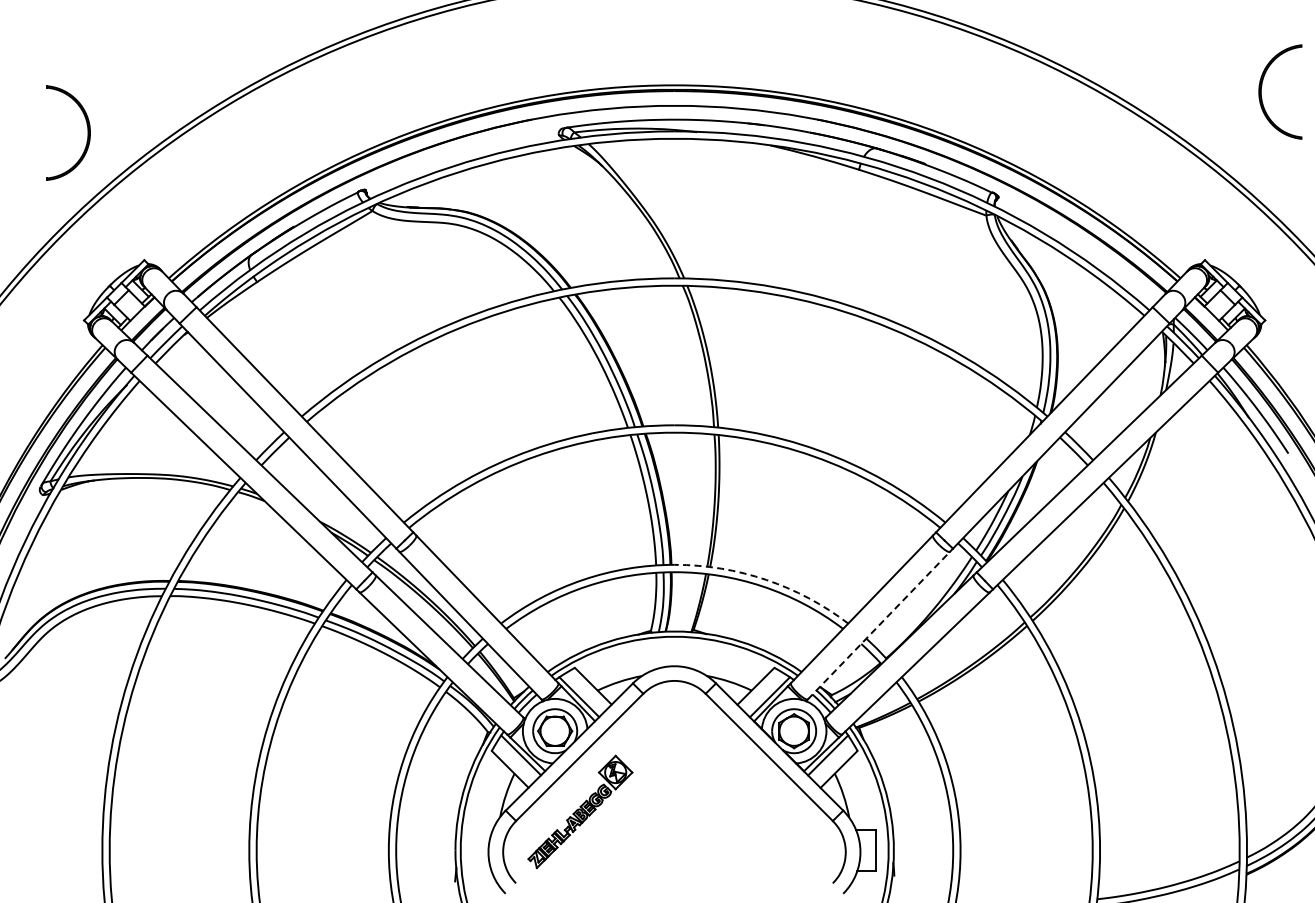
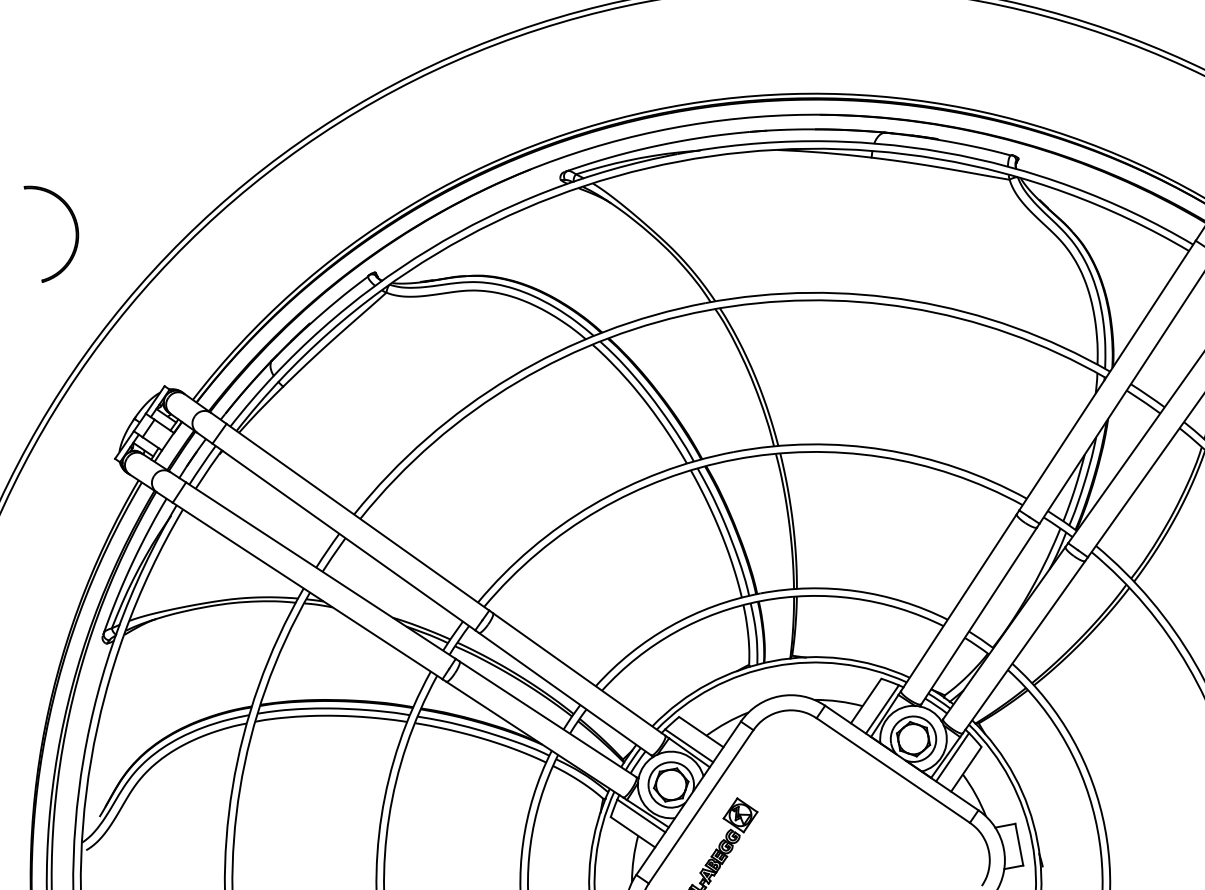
part: (87, 132) -> (74, 226), moved
arc: (766, 579) -> (856, 590), dashed -> solid
line: (879, 625) -> (979, 615), dashed -> solid

